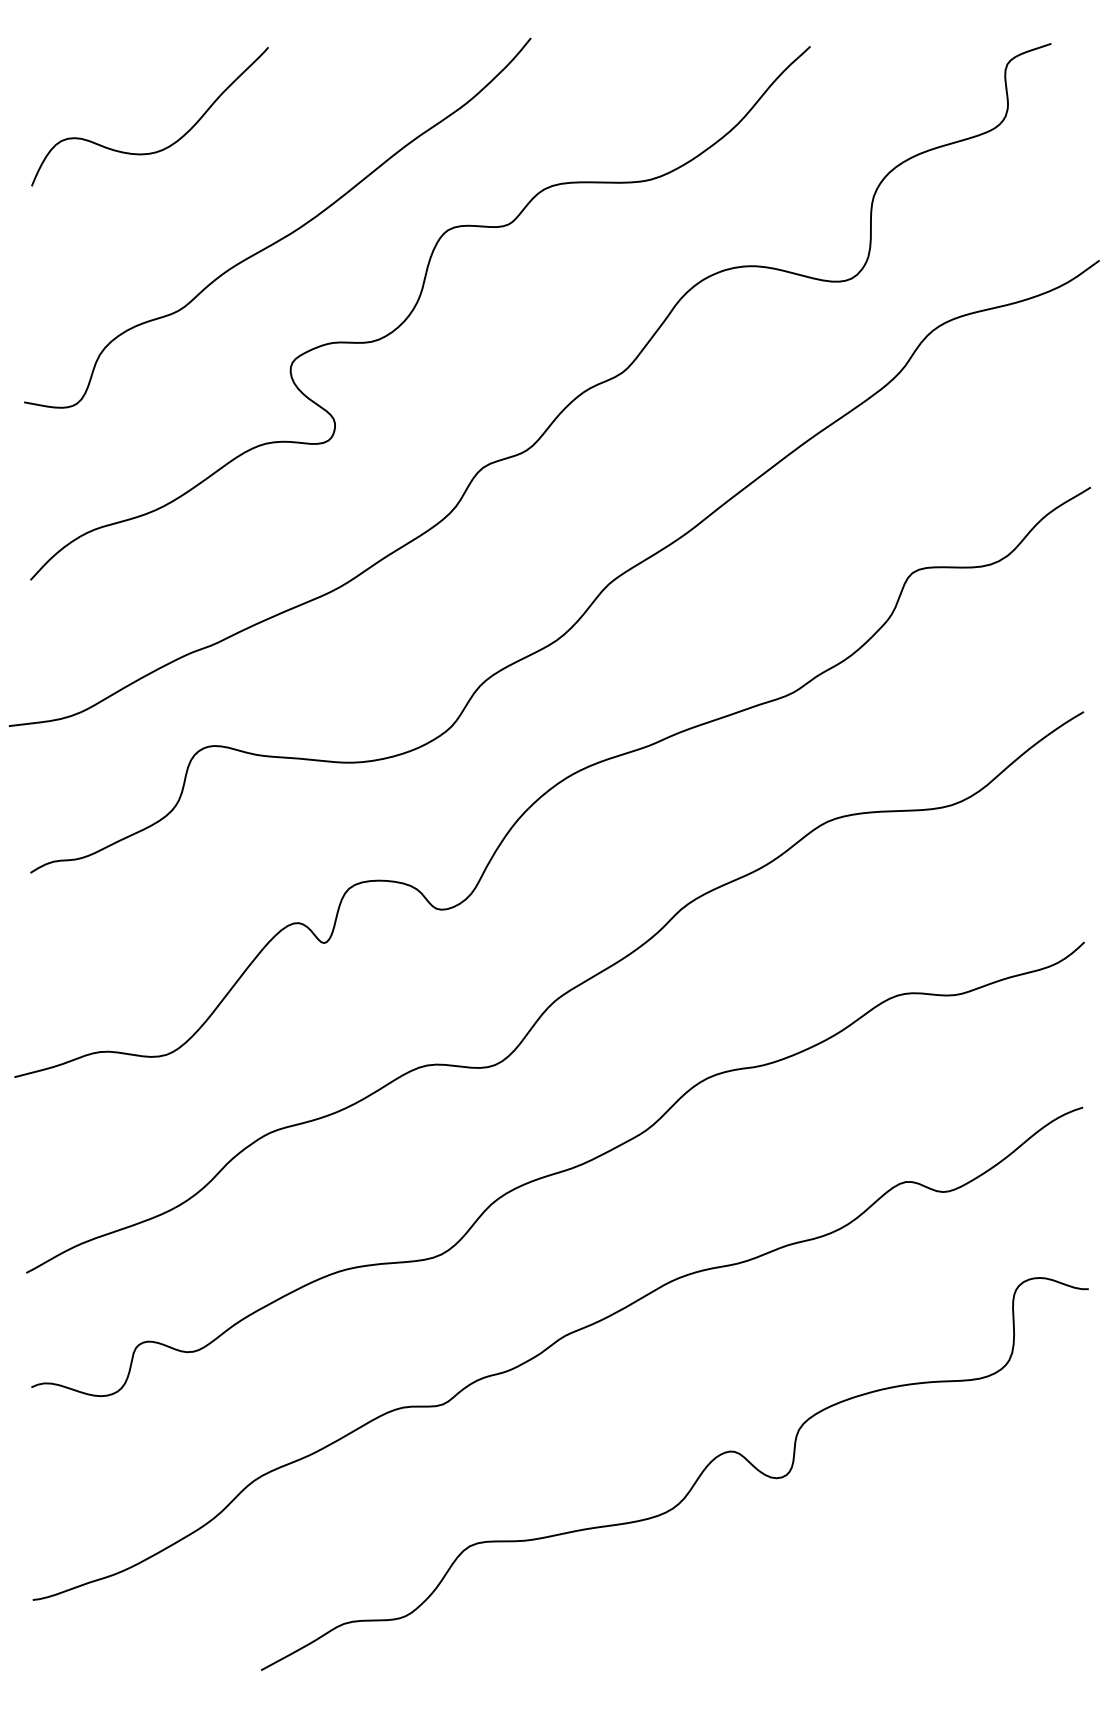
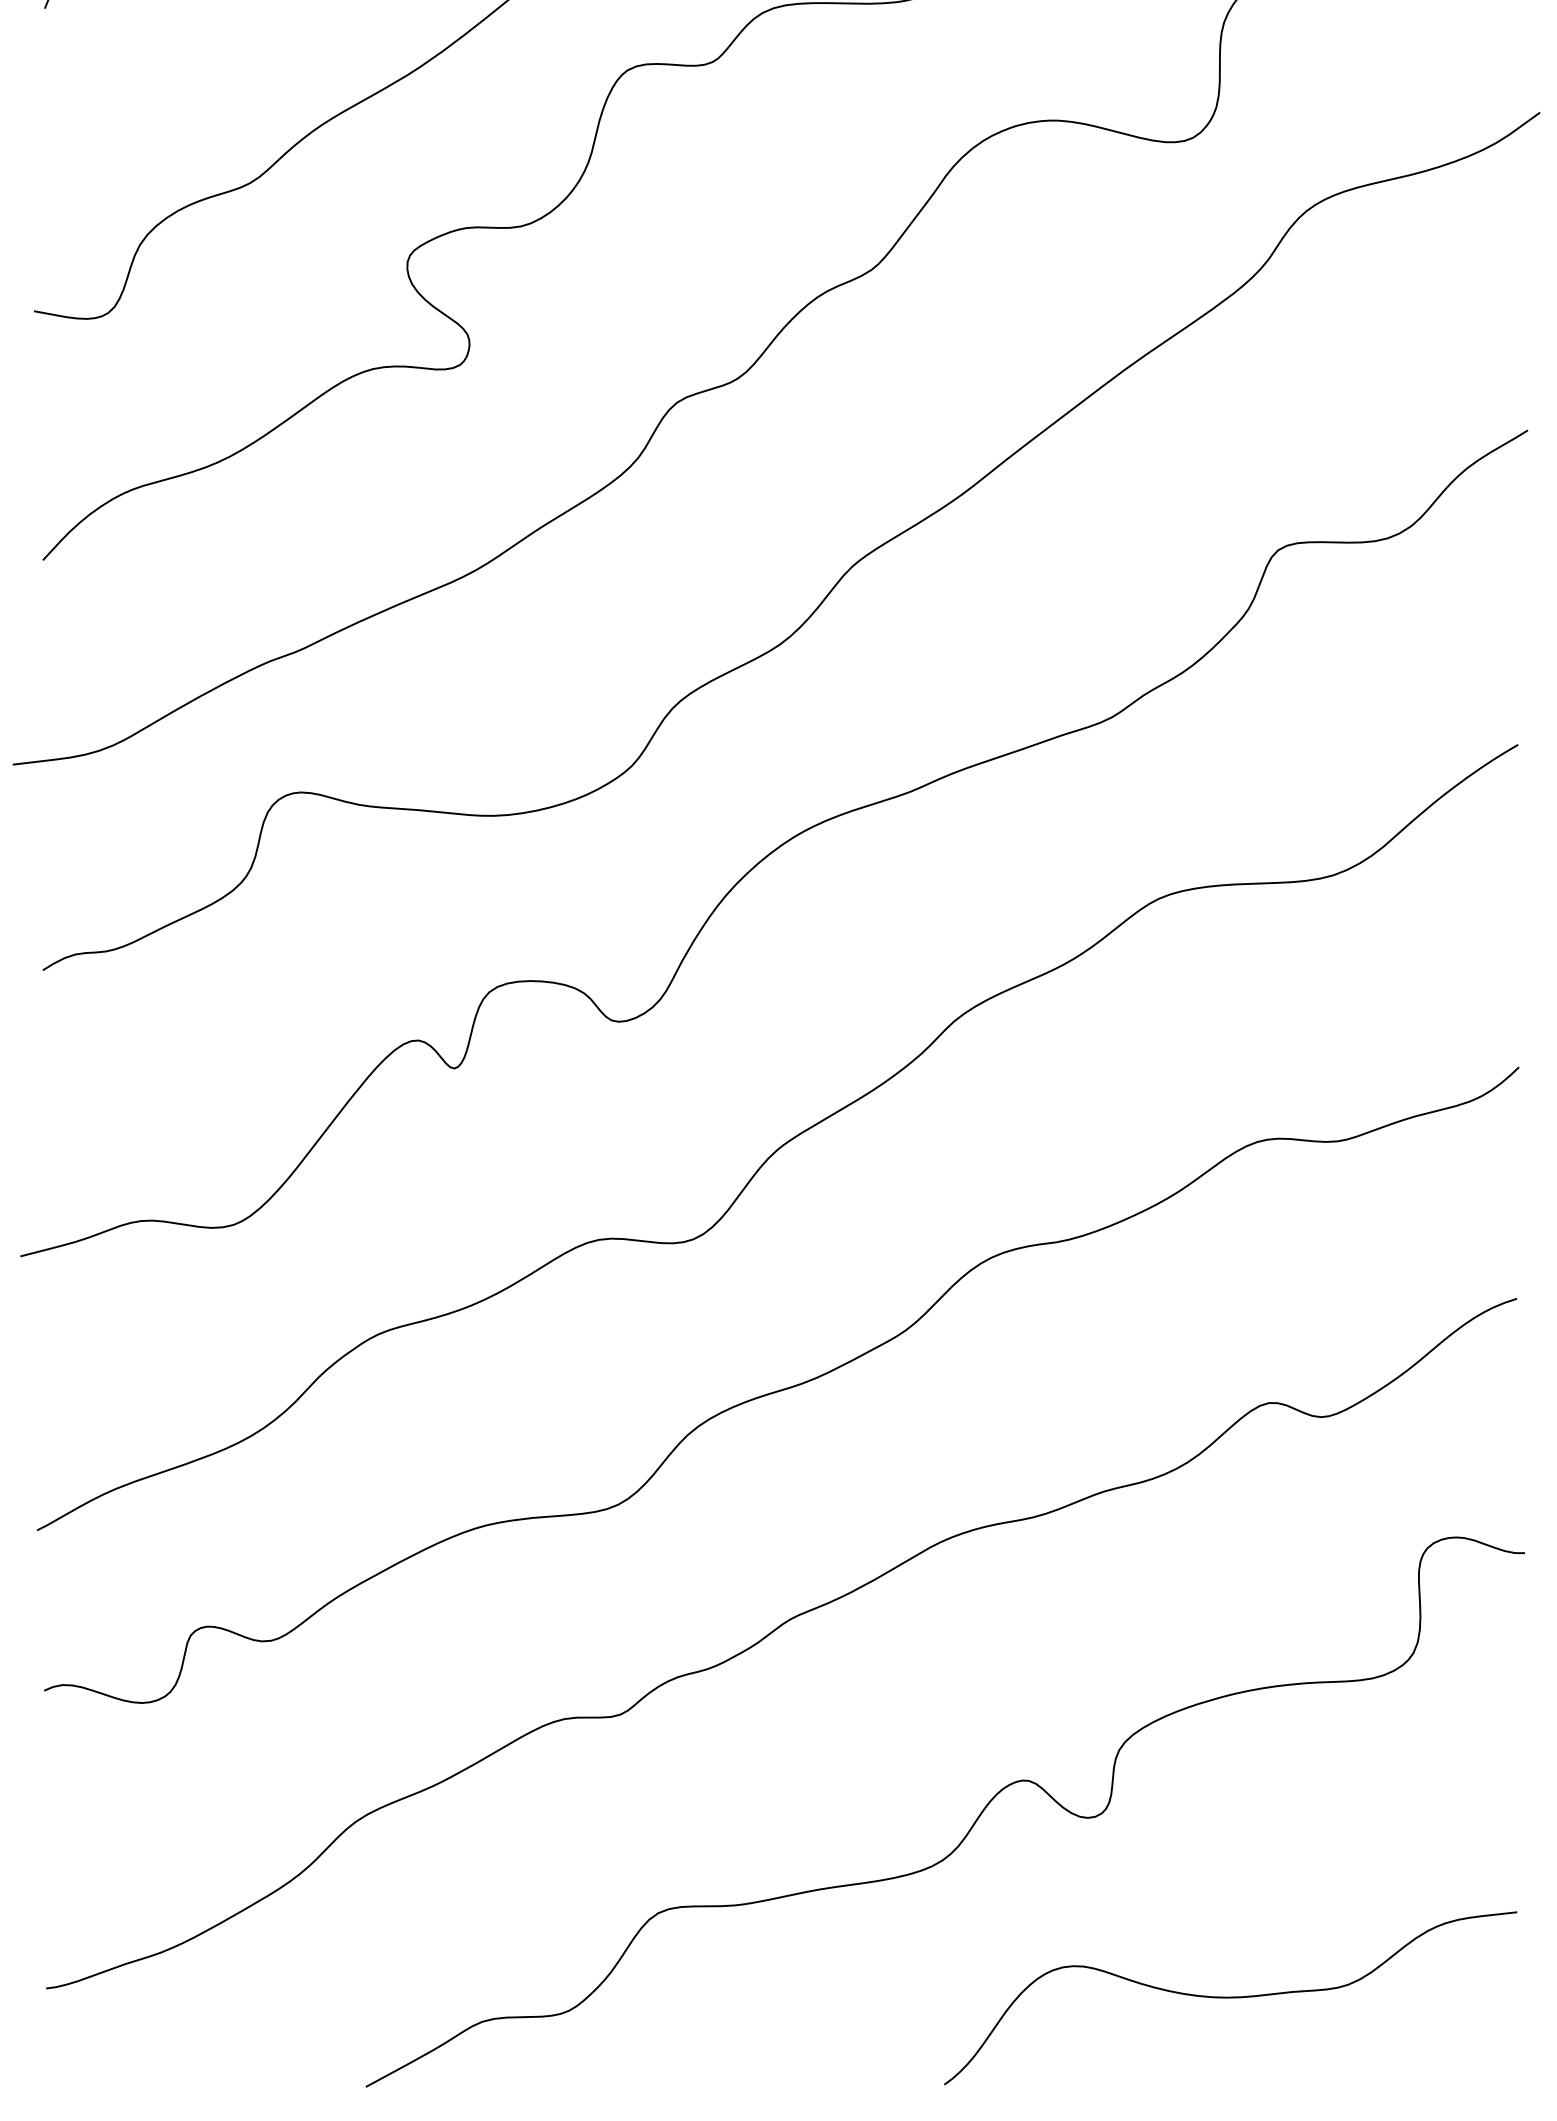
curve: (878, 1606) -> (1230, 1997), added

